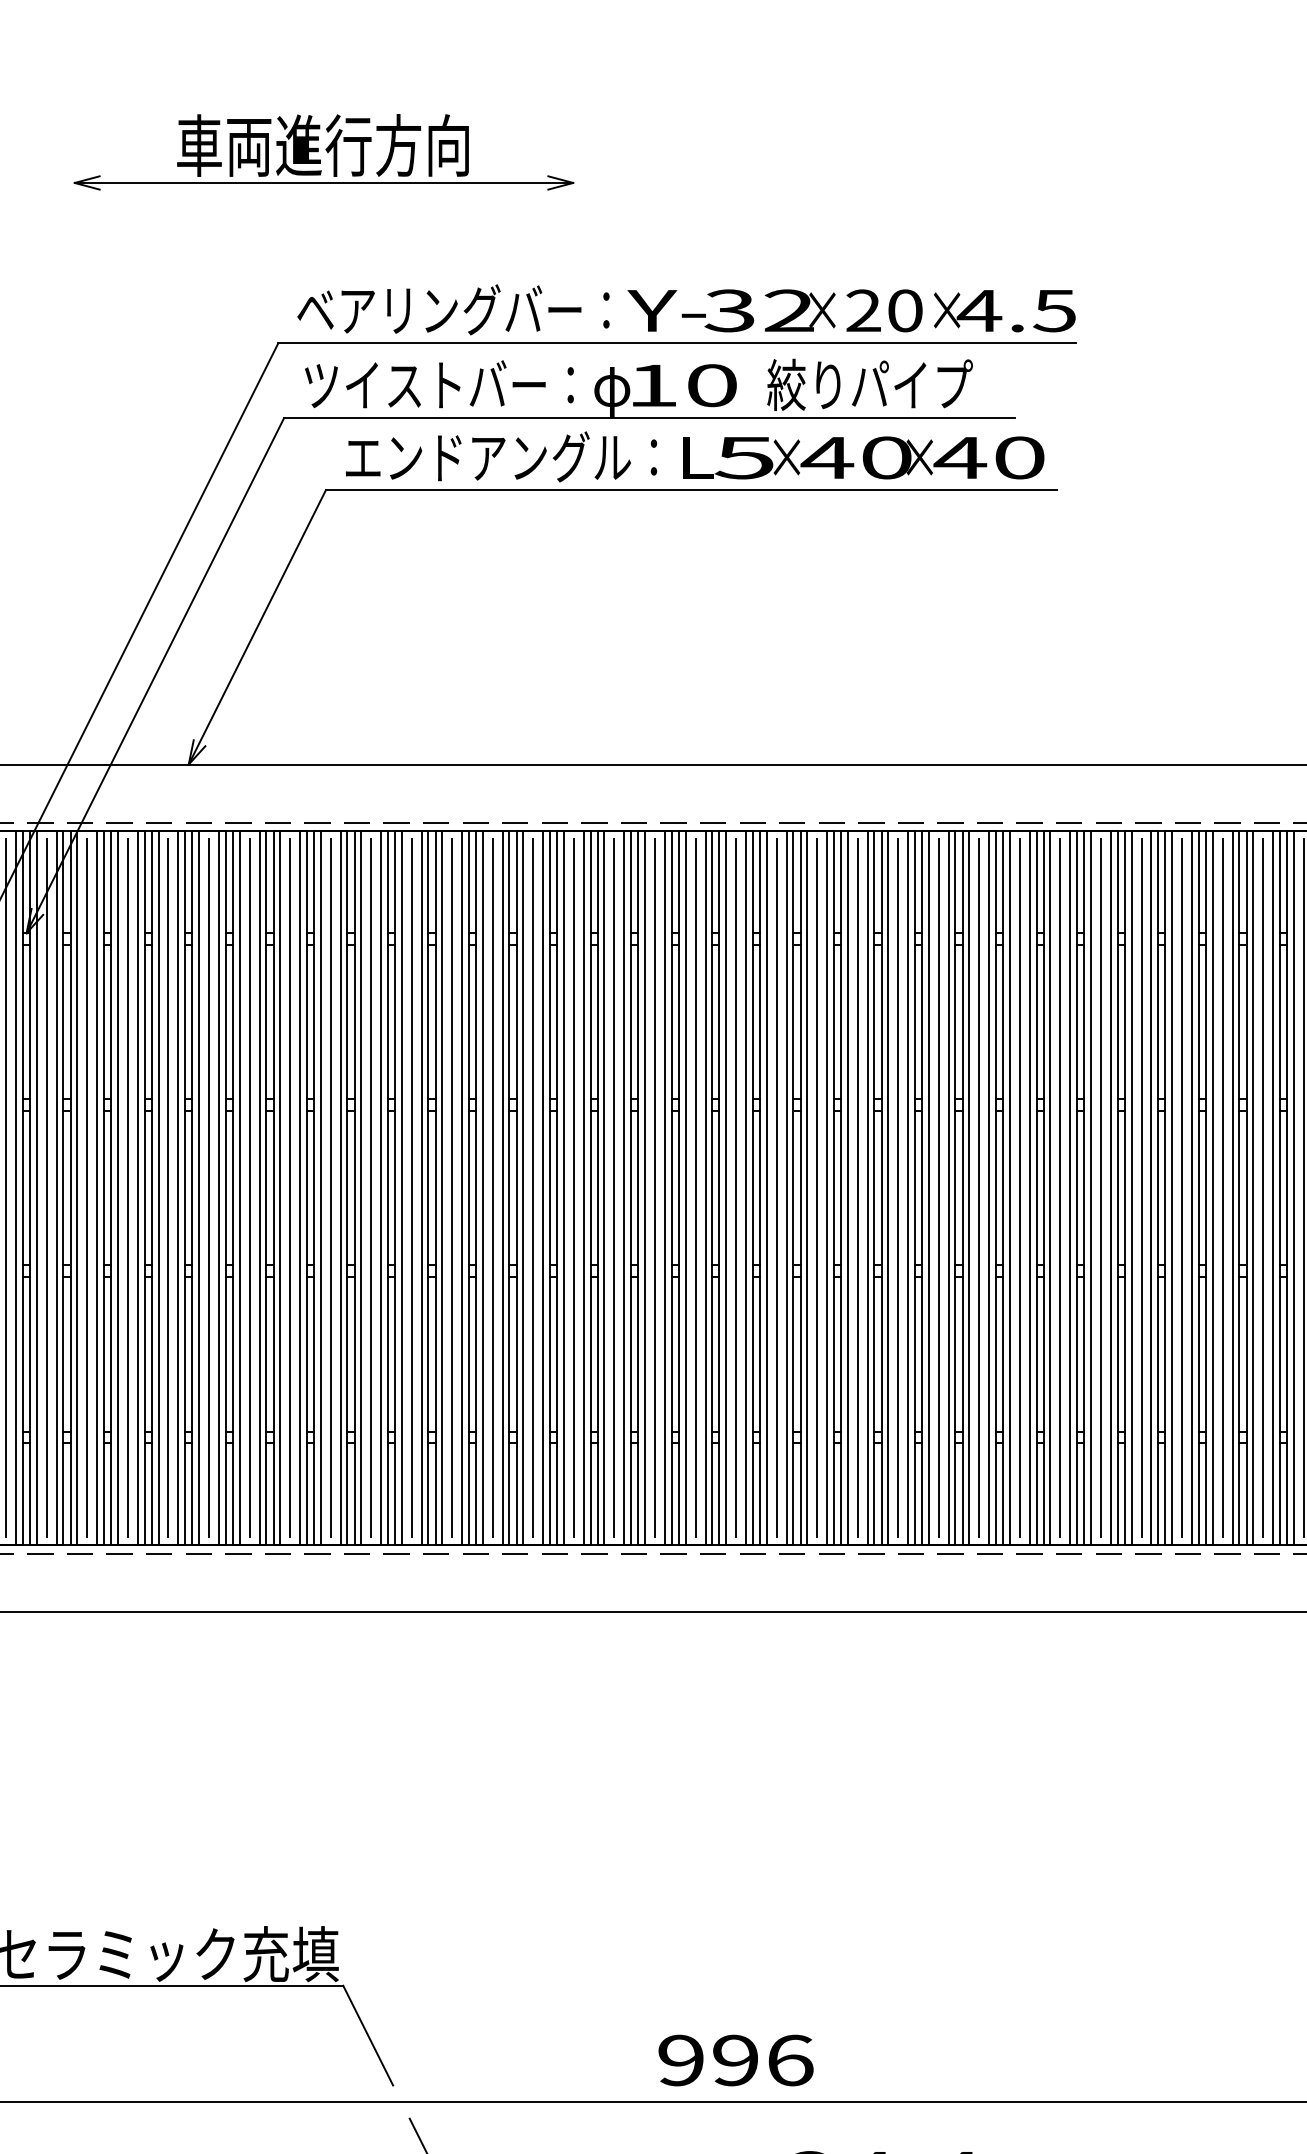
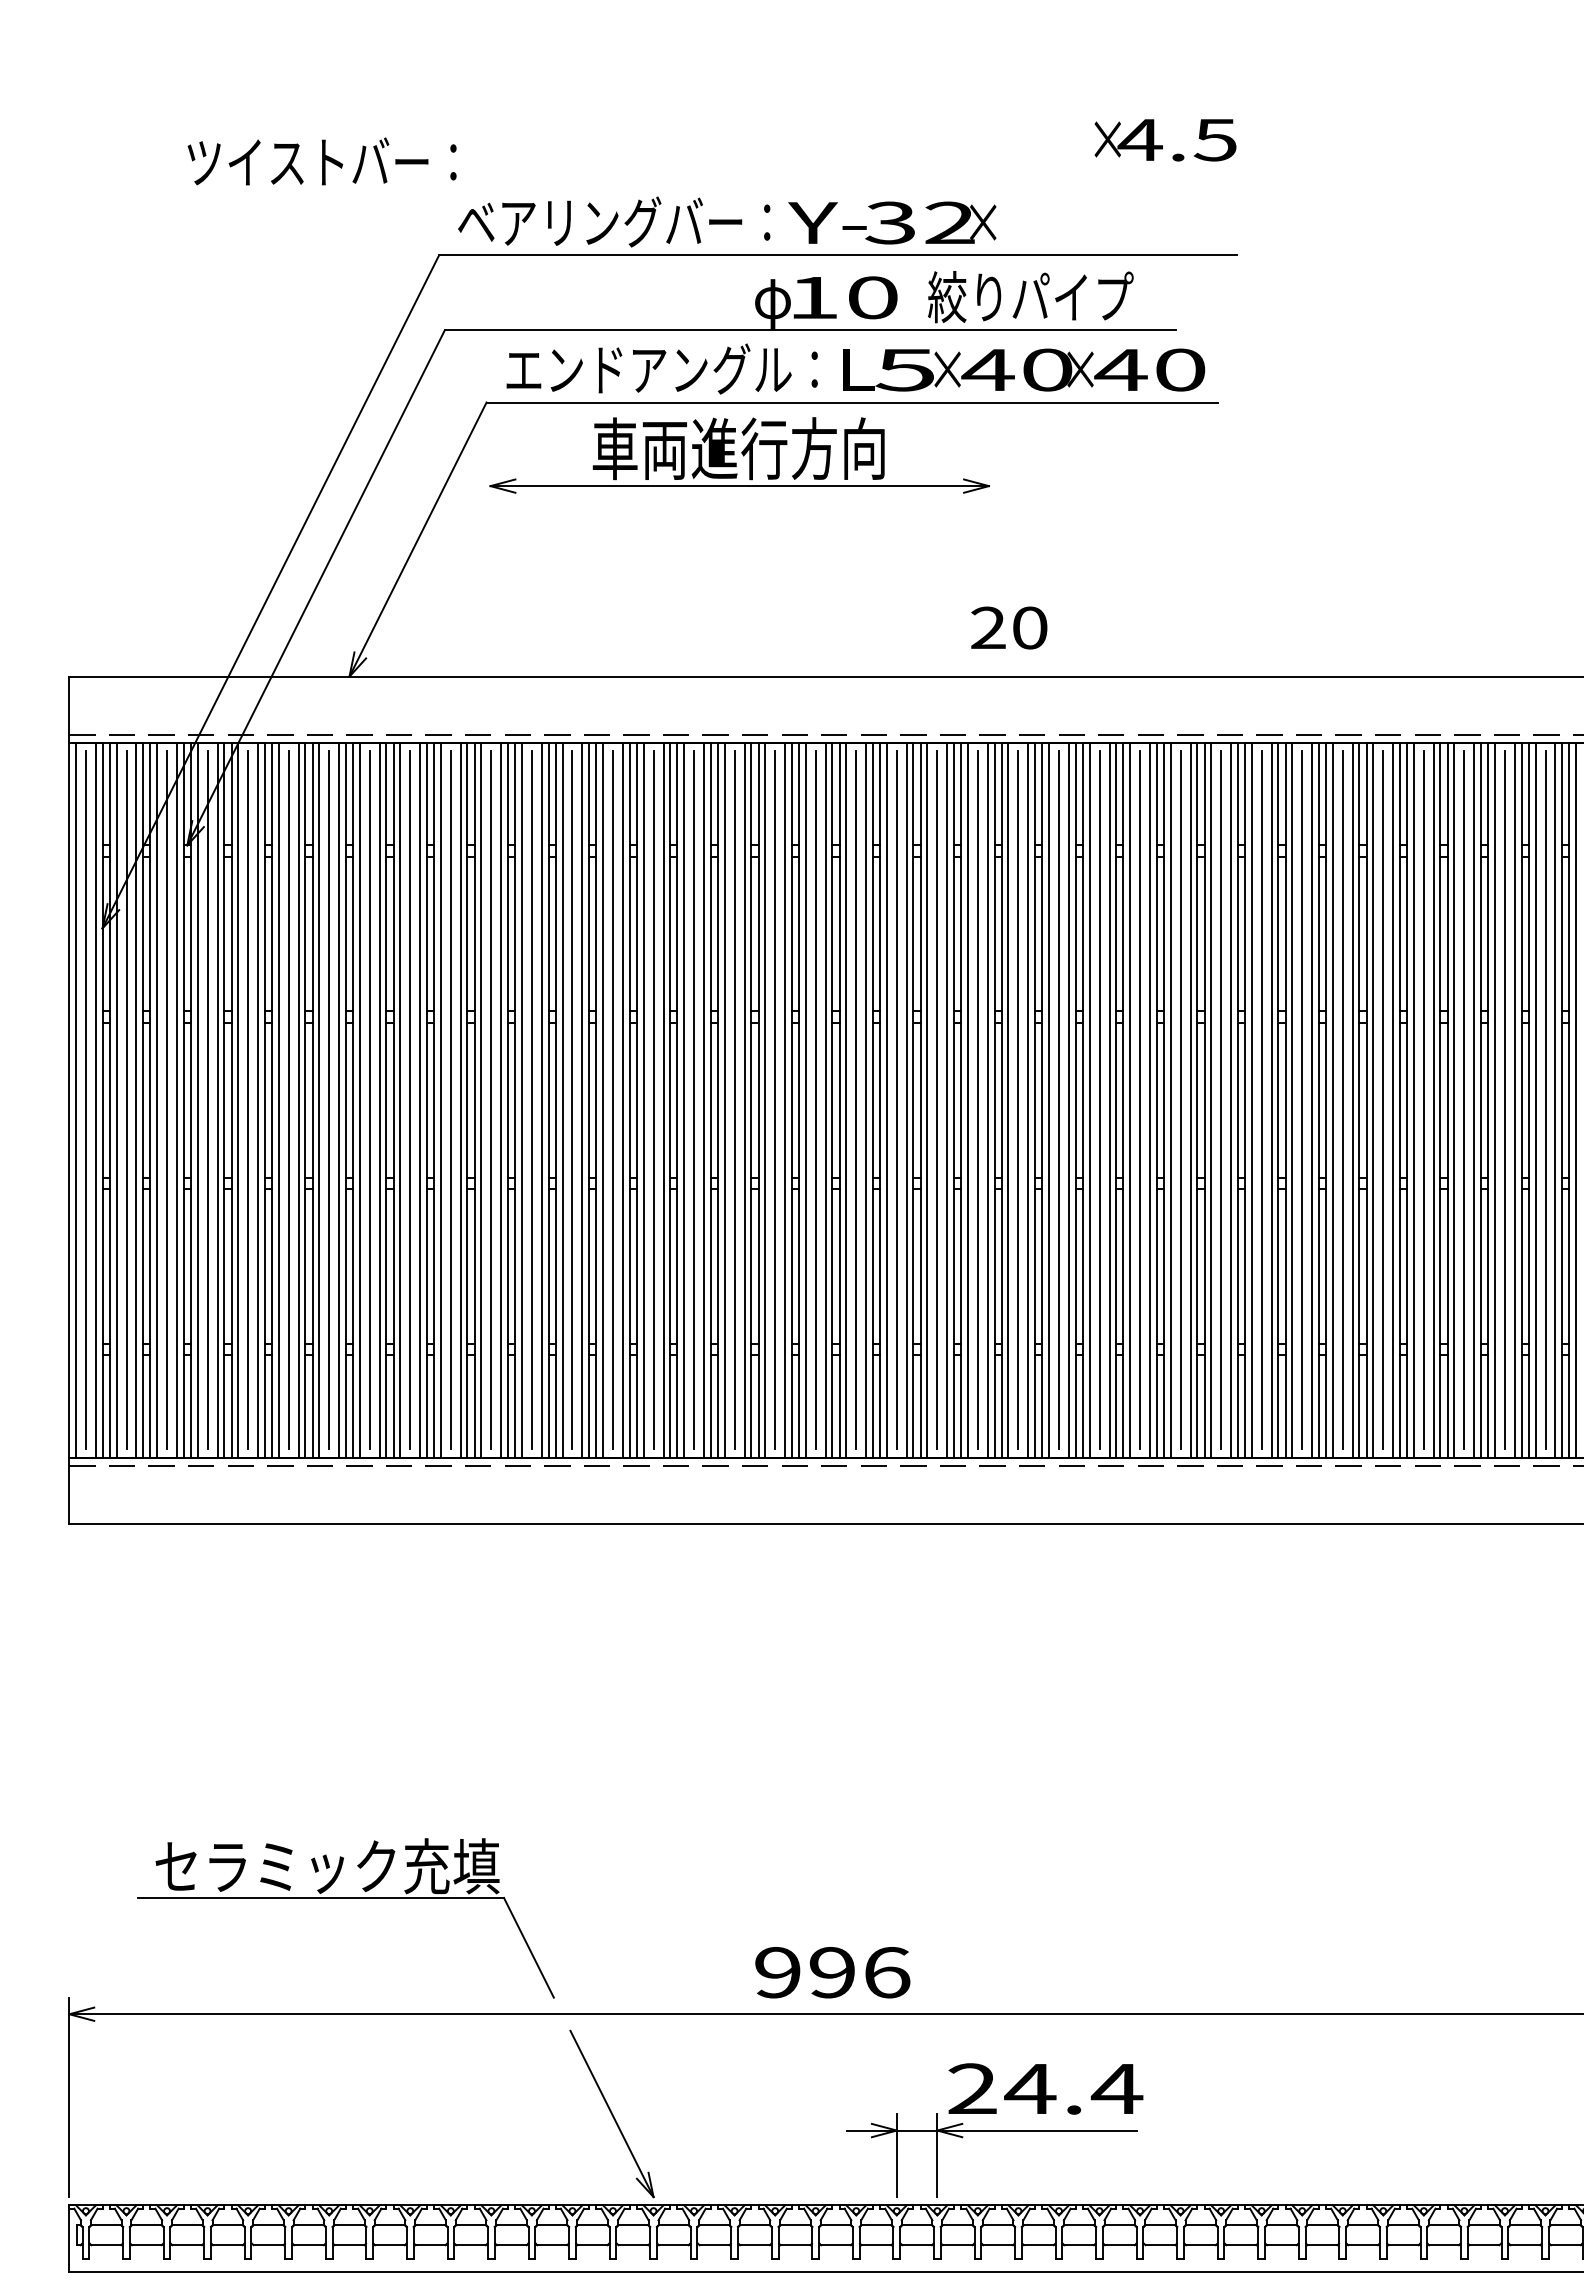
part: (323, 152) -> (739, 455), moved
text: (884, 310) -> (1009, 627), moved
text: (1004, 311) -> (1165, 140), moved
text: (438, 384) -> (321, 161), moved
text: (735, 2060) -> (832, 1972), moved

